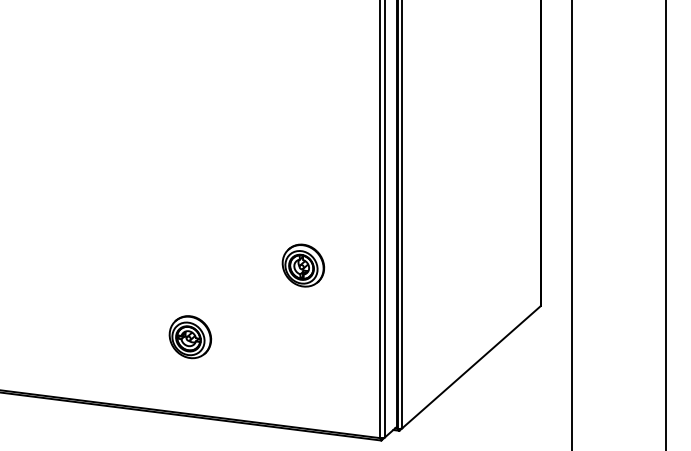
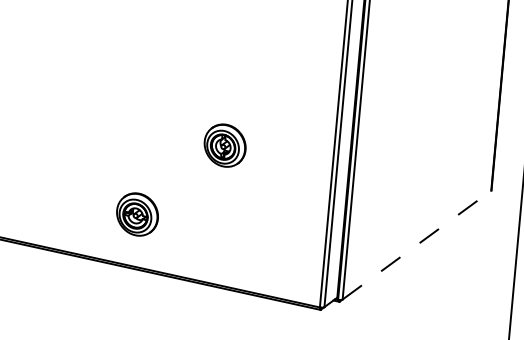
part: (303, 265) -> (225, 145), moved
part: (190, 337) -> (137, 214), moved
line: (471, 366) -> (417, 244), solid -> dashed

